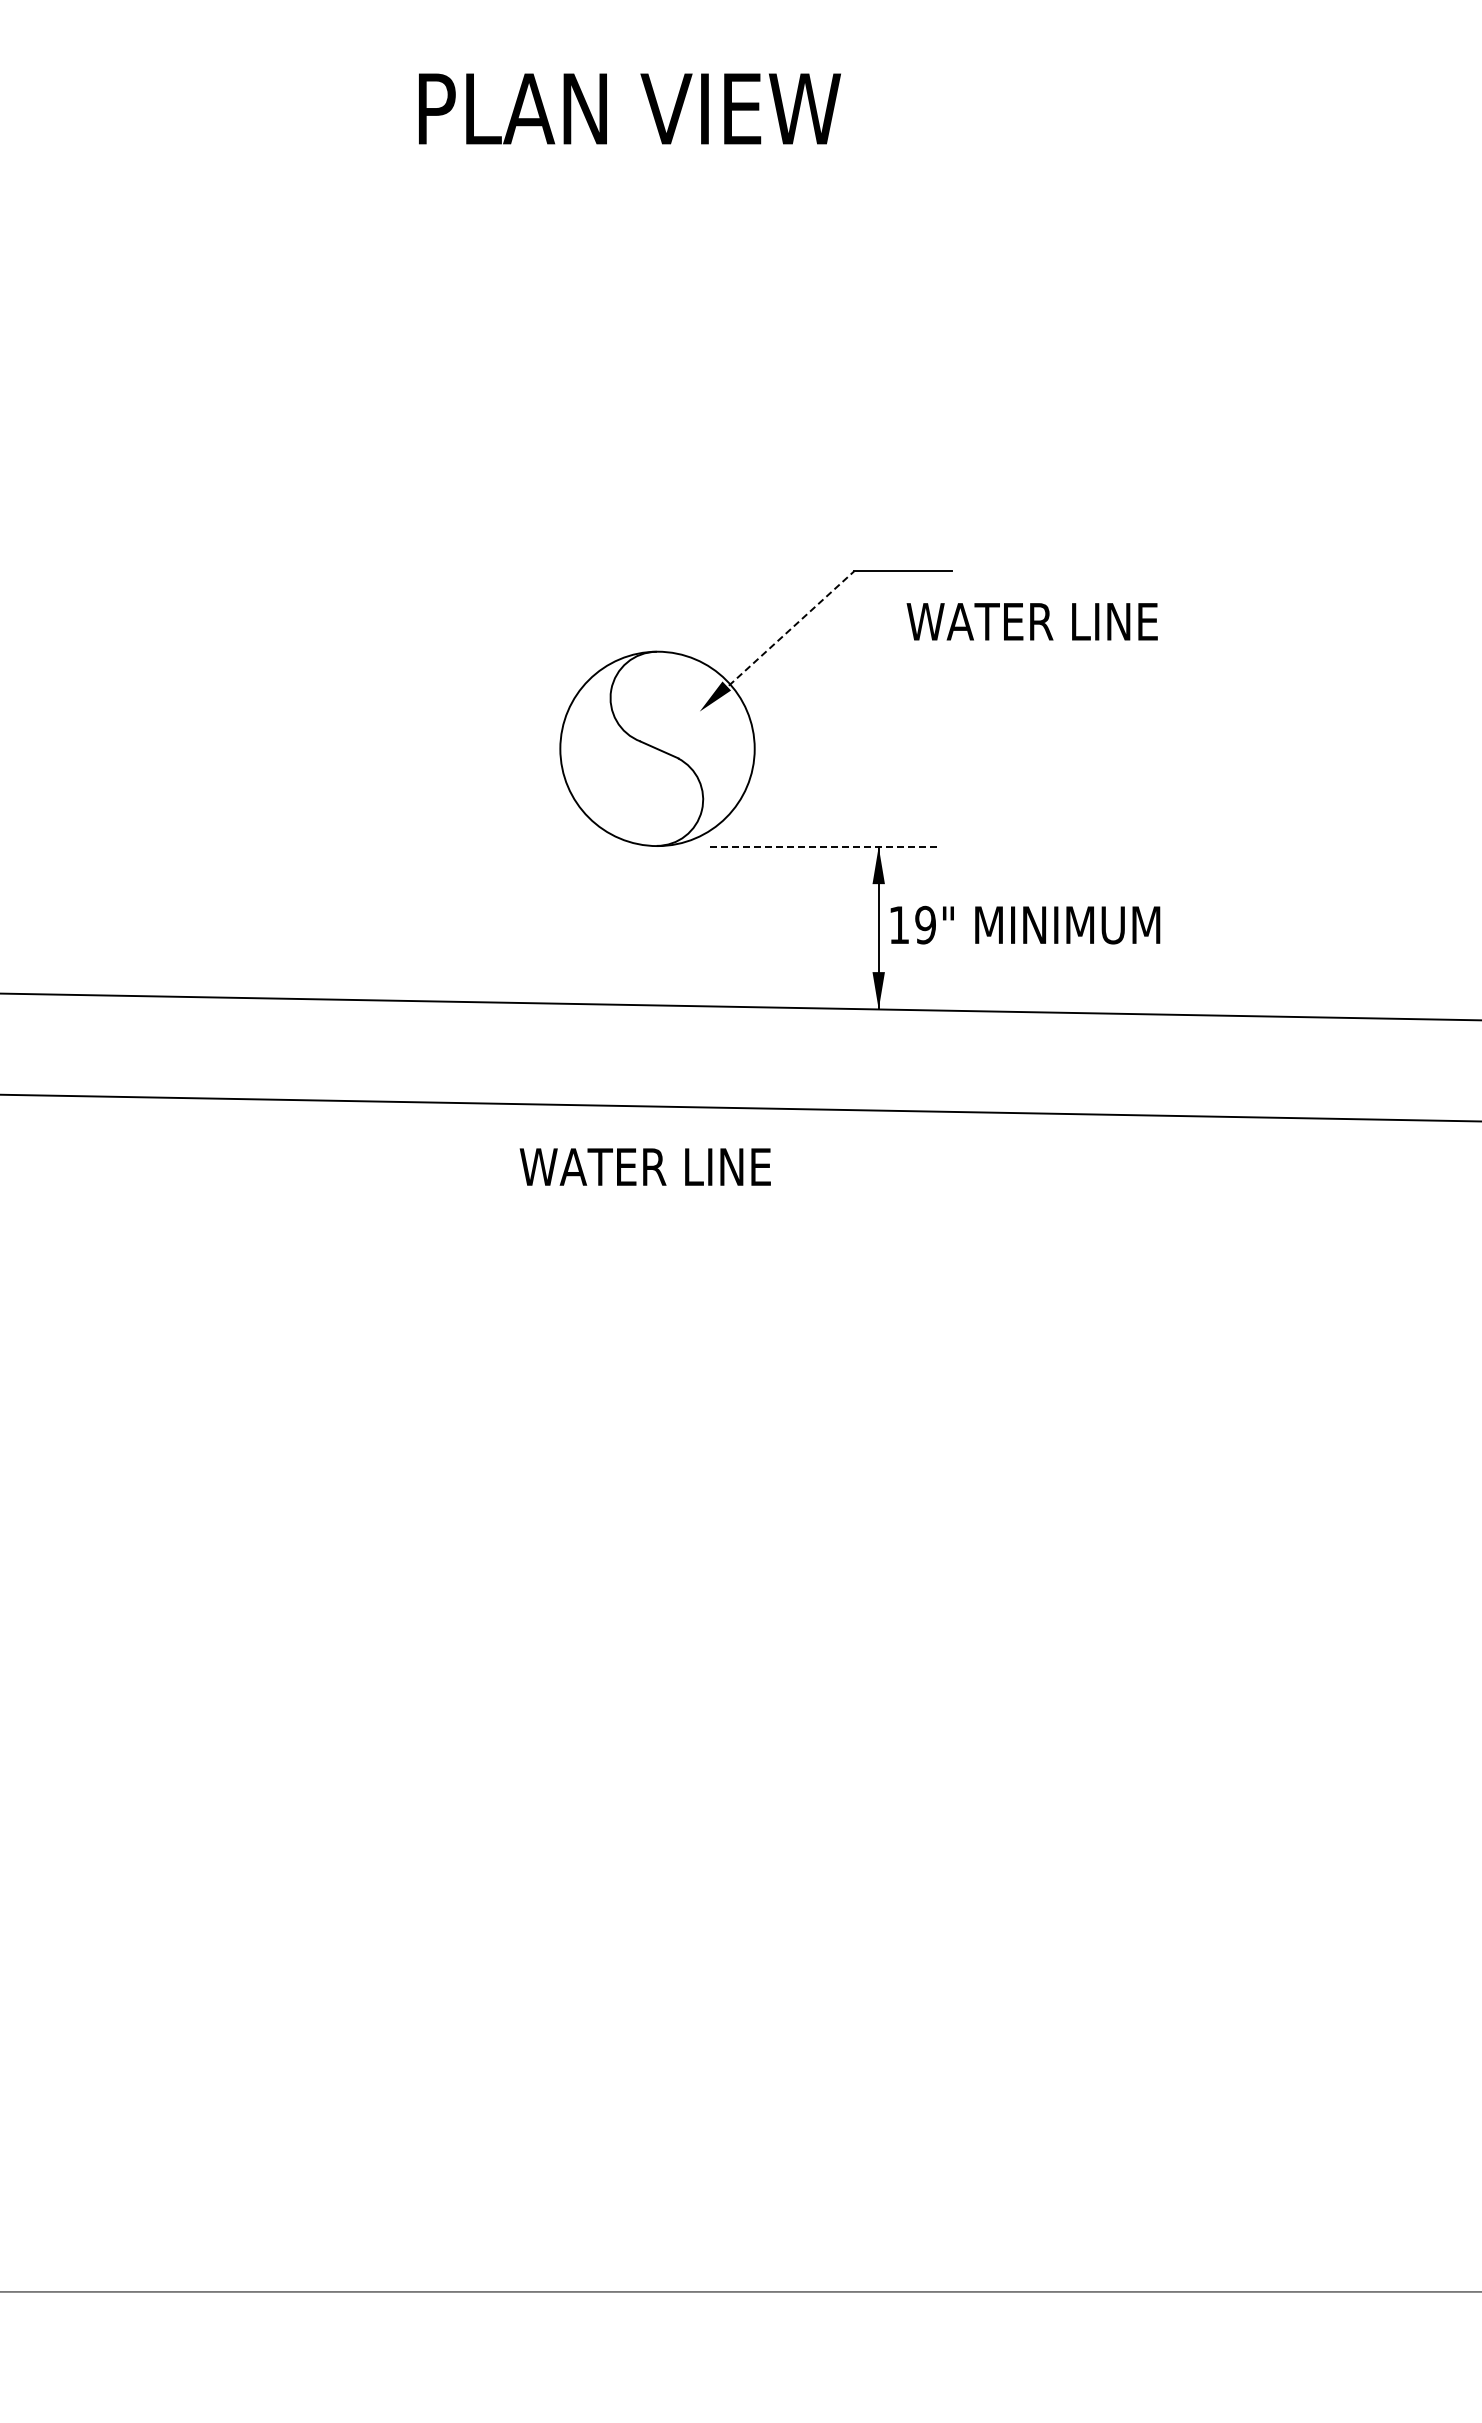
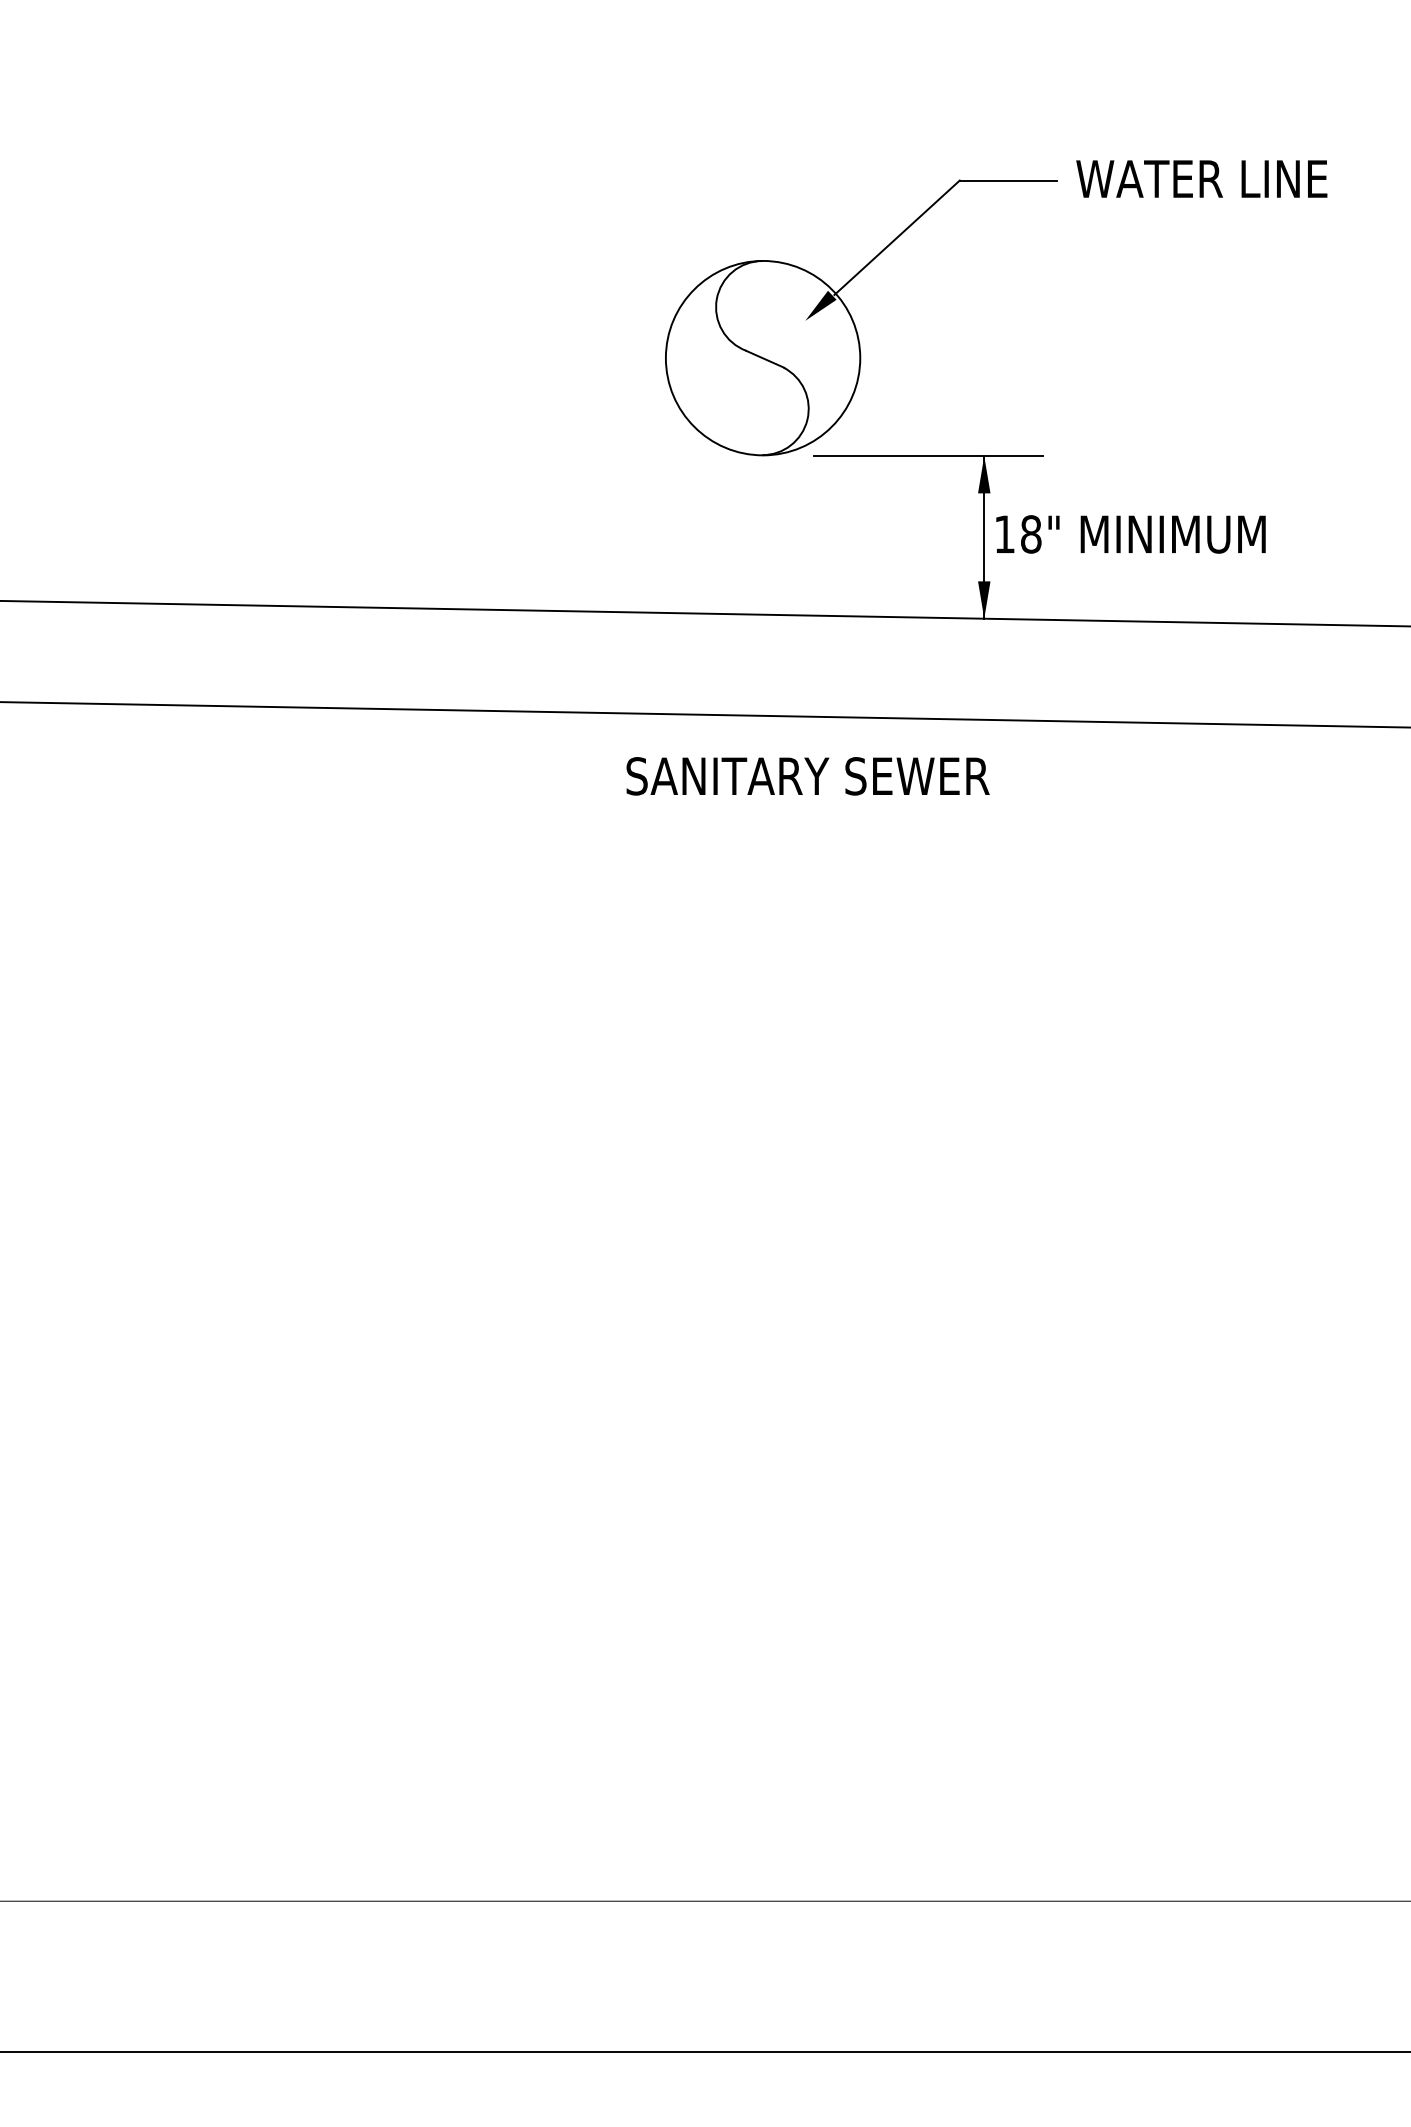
text: (1031, 621) -> (1201, 178), moved
line: (791, 628) -> (897, 237), dashed -> solid
line: (822, 846) -> (928, 455), dashed -> solid
text: (925, 925) -> (1031, 534), 19" -> 18"
text: (701, 1166) -> (807, 775), WATER LINE -> SANITARY SEWER

